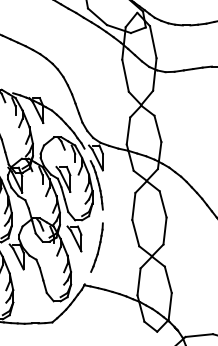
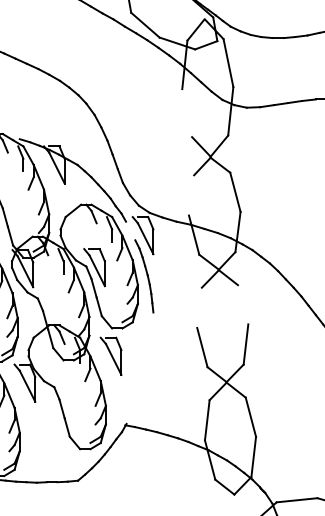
line: (125, 75) -> (187, 112), removed
line: (128, 130) -> (191, 194), removed
line: (162, 204) -> (242, 304), removed
line: (133, 205) -> (199, 306), removed
part: (96, 247) -> (143, 369), removed

